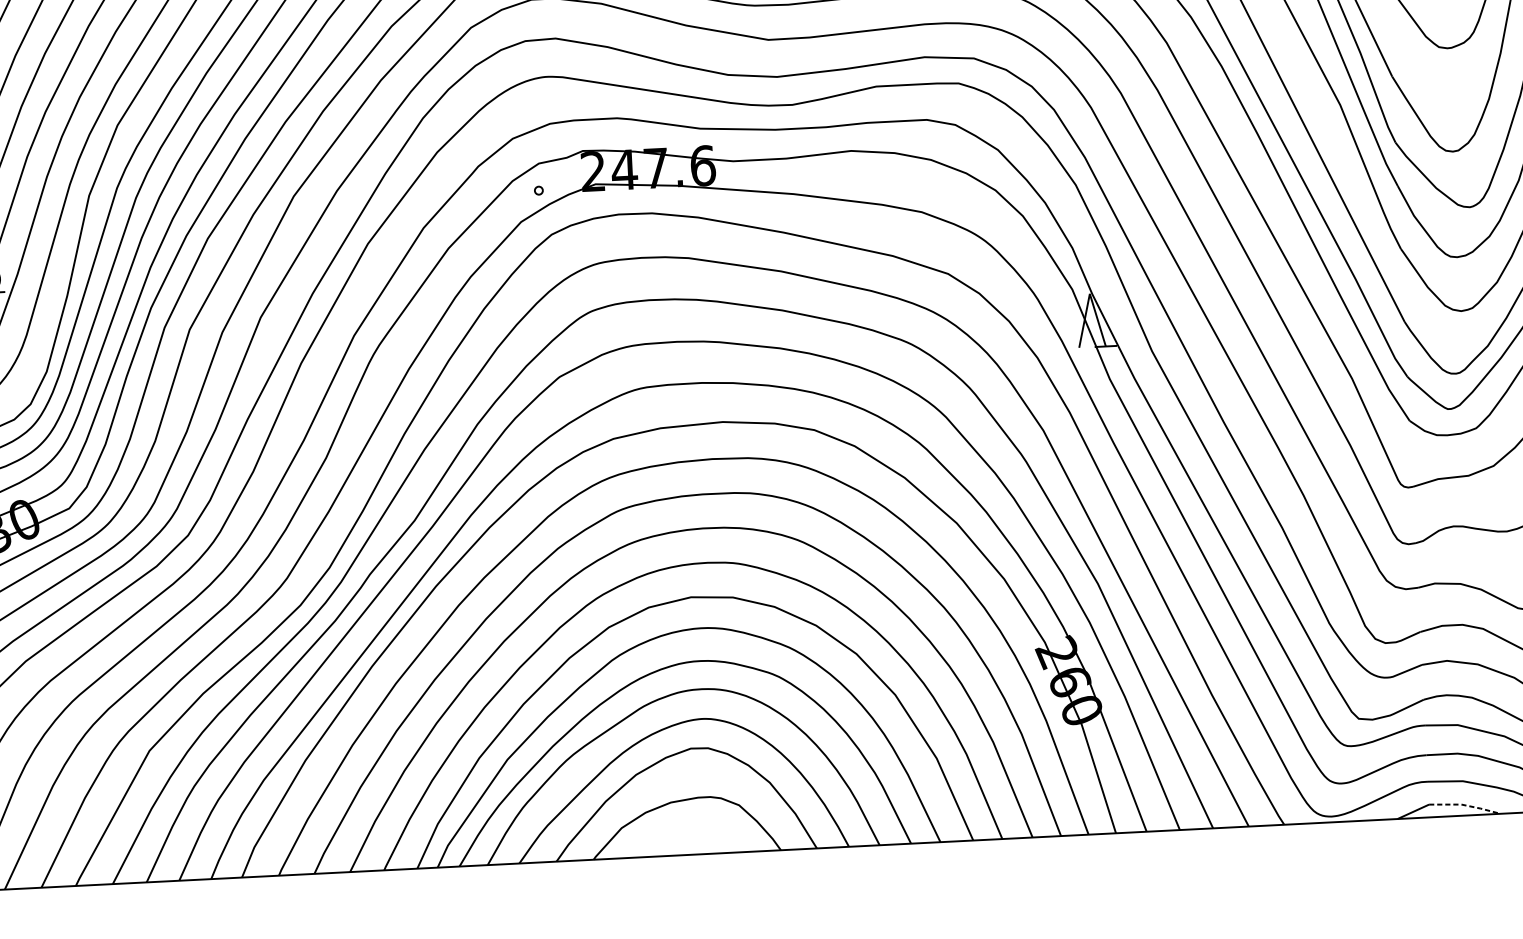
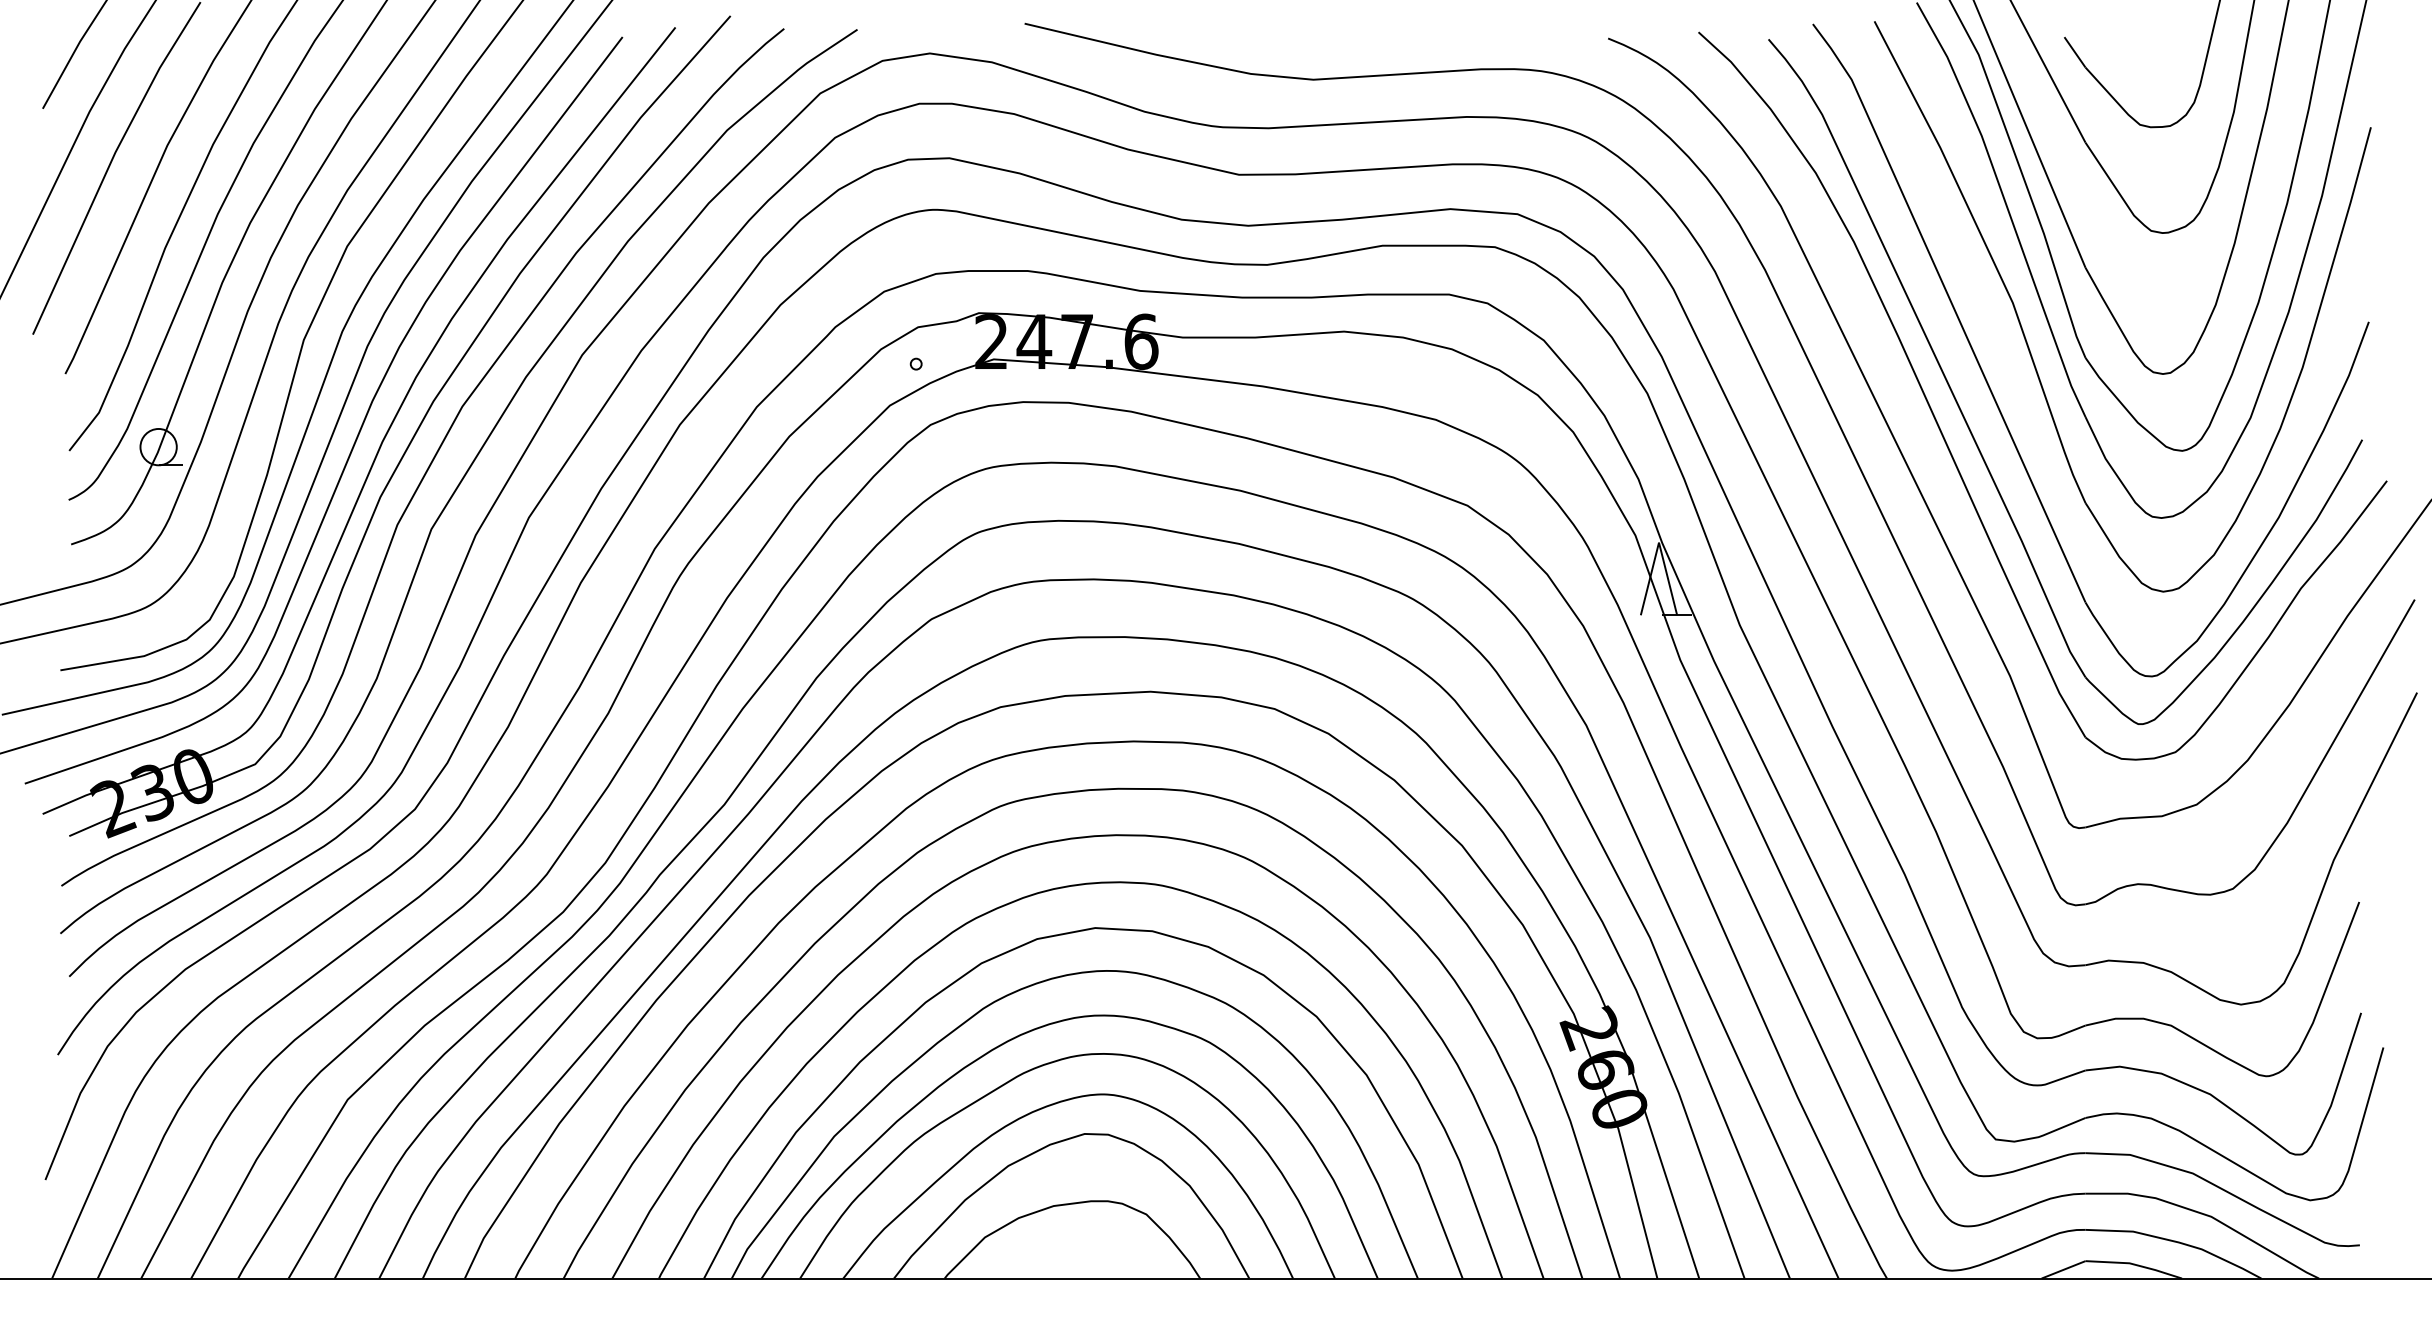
line: (1465, 805) -> (2134, 1264), dashed -> solid

